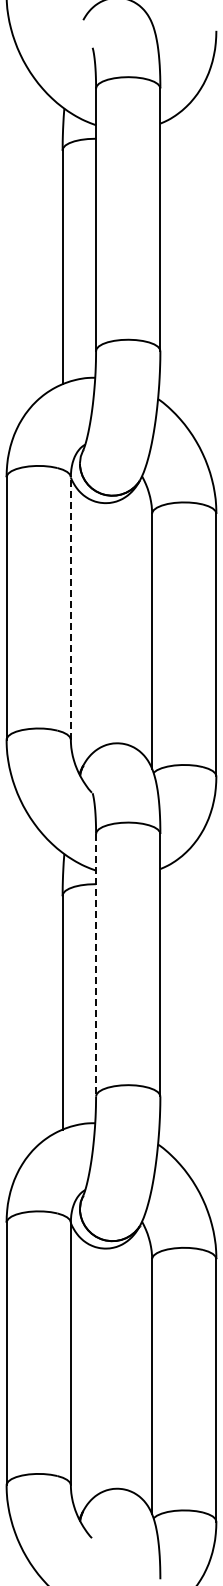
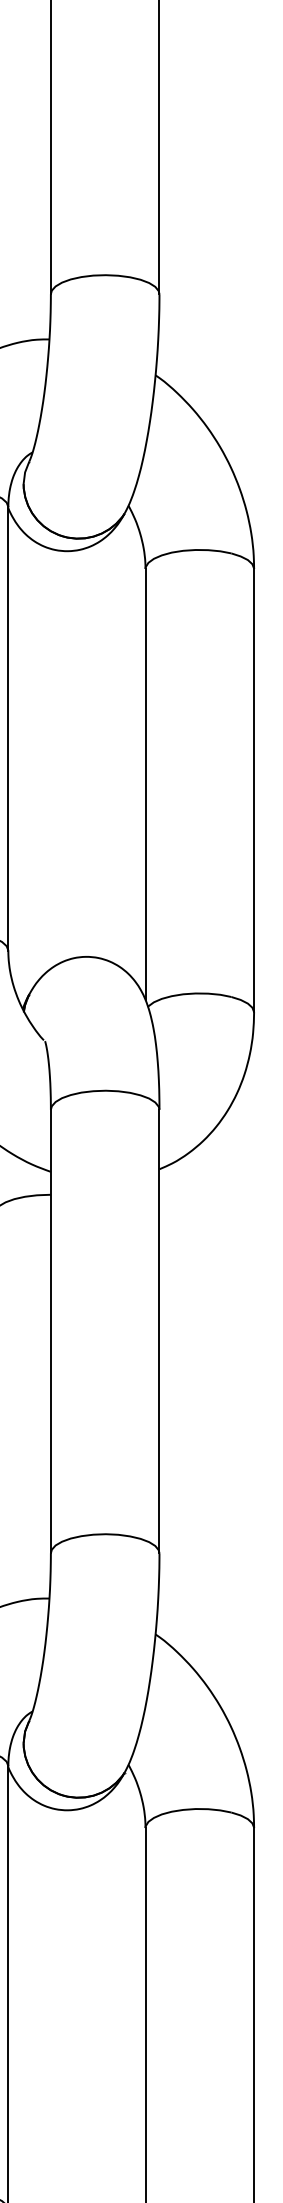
line: (70, 608) -> (7, 729), dashed -> solid
line: (96, 965) -> (51, 1332), dashed -> solid

